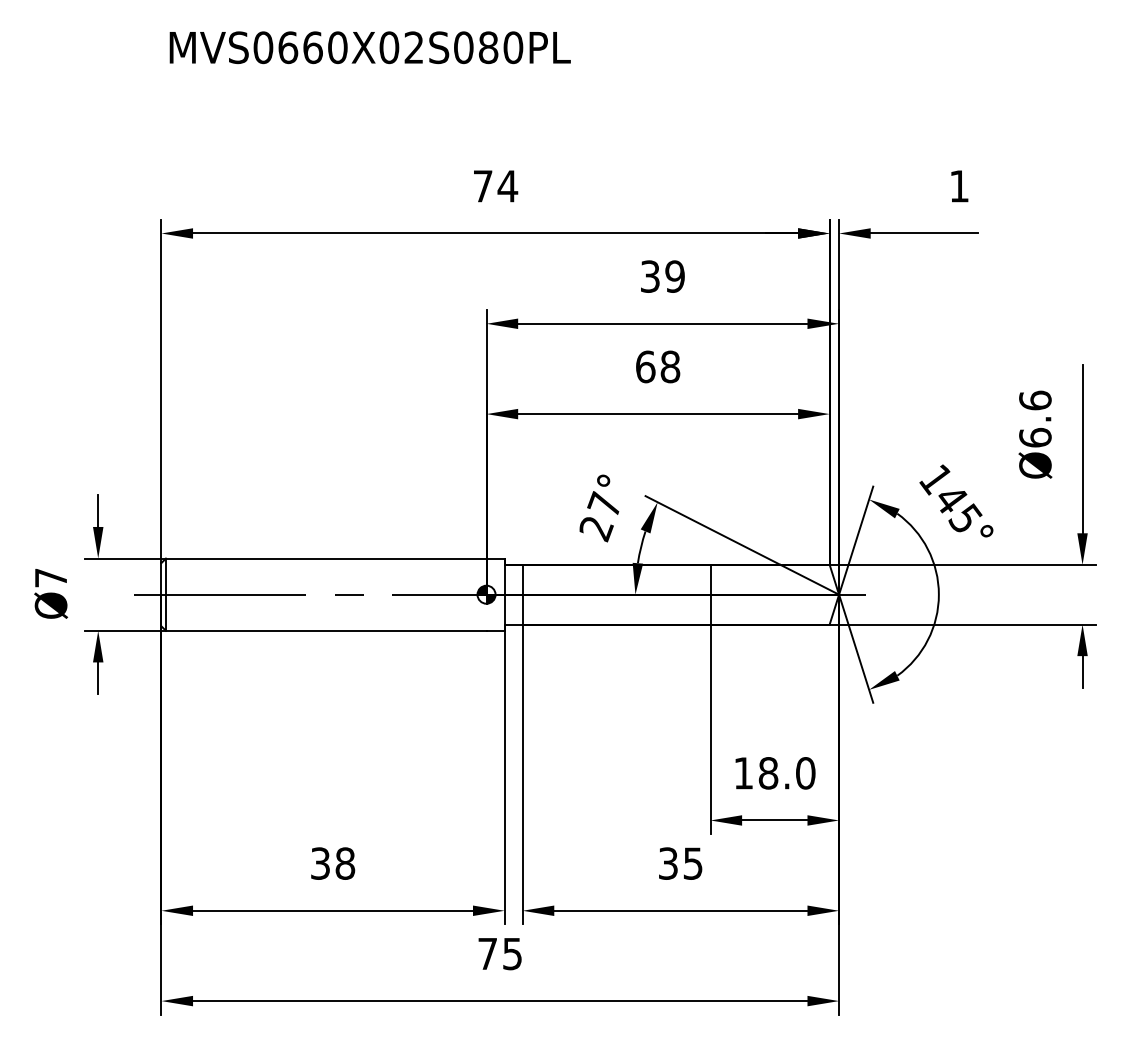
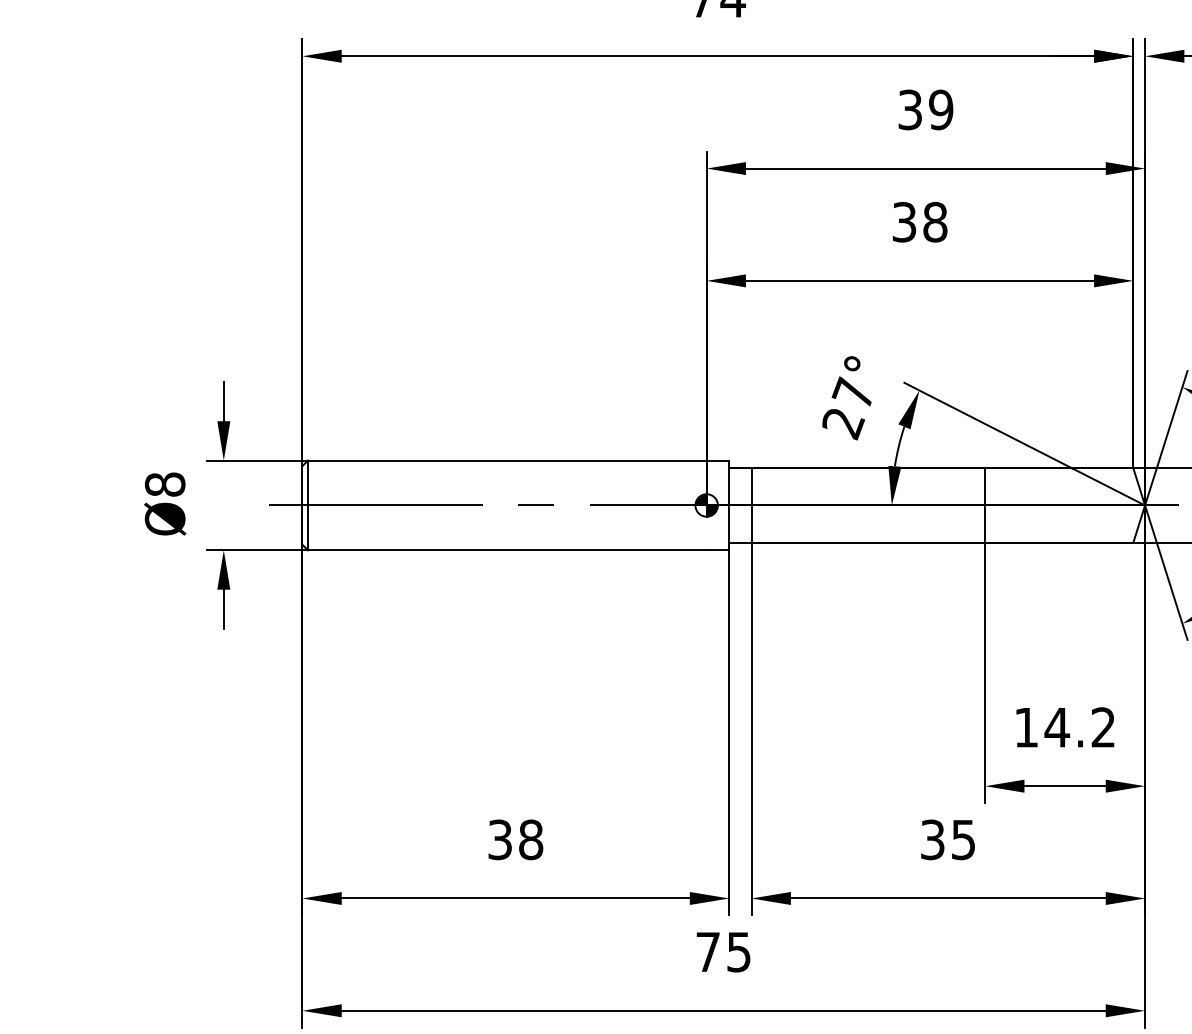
text: (645, 366) -> (904, 221), 68 -> 38
text: (50, 577) -> (164, 484), Ø7 -> Ø8
text: (786, 773) -> (1079, 727), 18.0 -> 14.2

